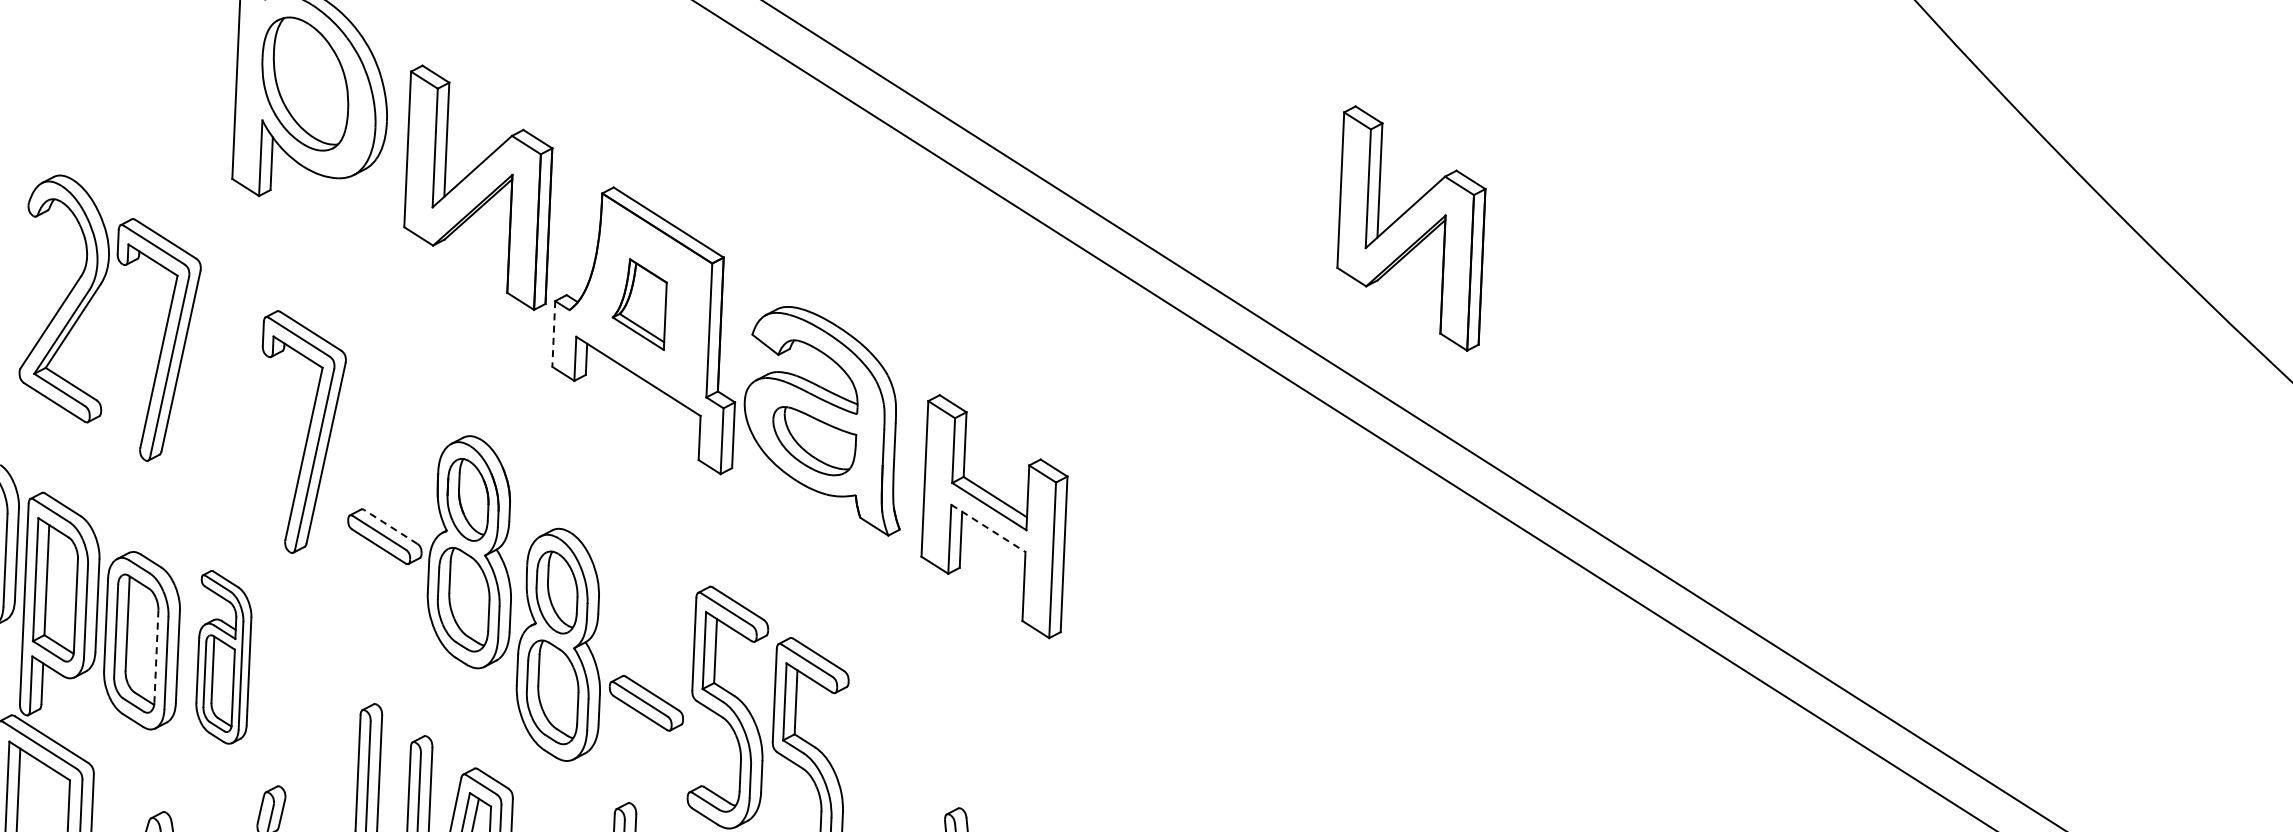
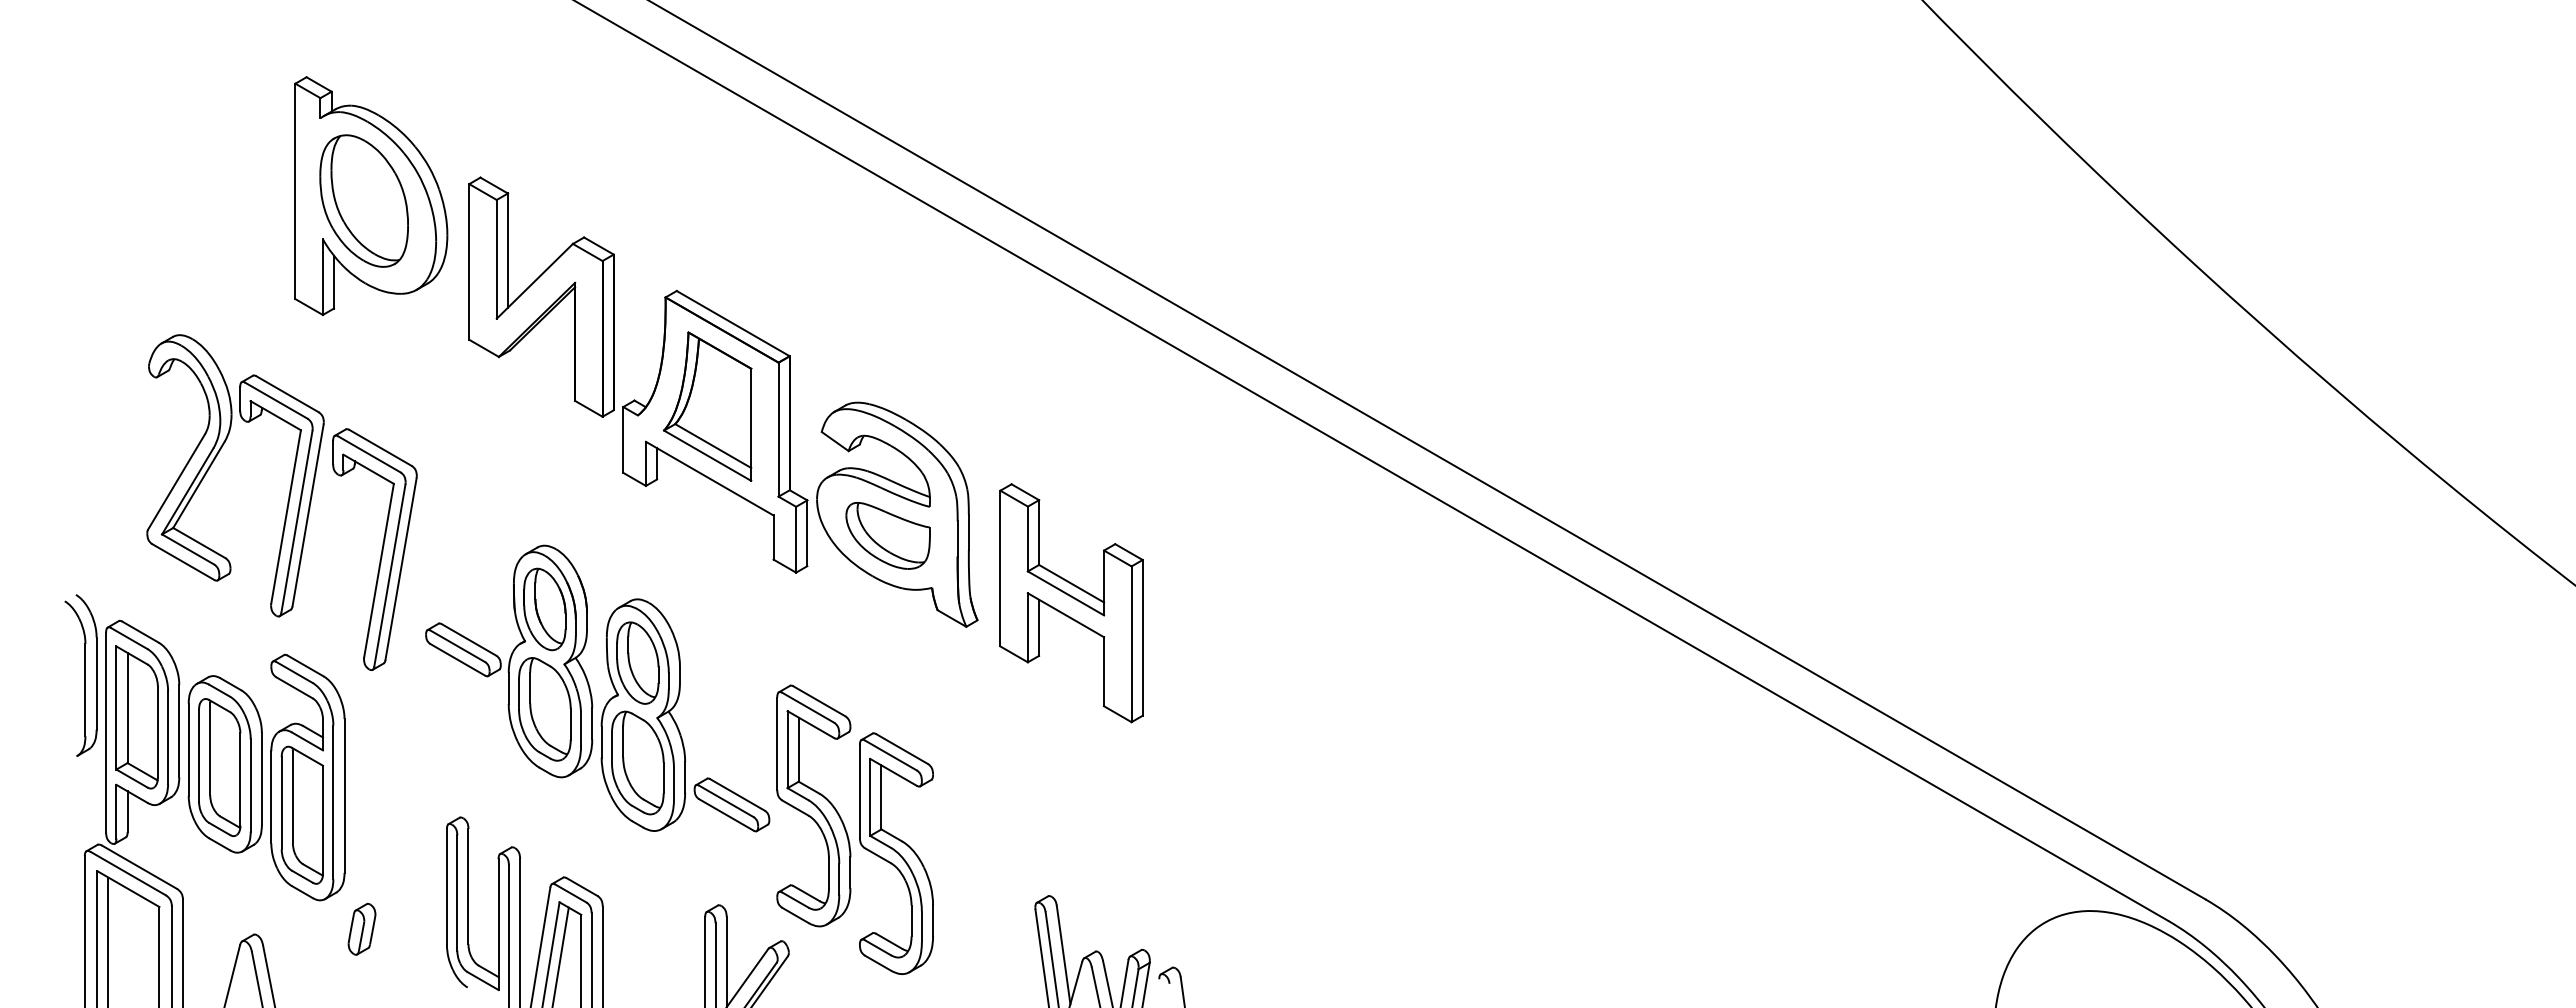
part: (1411, 227) -> (1475, 296), removed
part: (639, 304) -> (707, 406), size x1.67
part: (87, 306) -> (212, 464), moved
line: (553, 333) -> (623, 439), dashed -> solid
line: (390, 526) -> (468, 639), dashed -> solid
line: (988, 528) -> (1066, 615), dashed -> solid
part: (559, 644) -> (642, 714), moved
line: (156, 656) -> (240, 779), dashed -> solid
part: (223, 657) -> (307, 777), size x1.43

